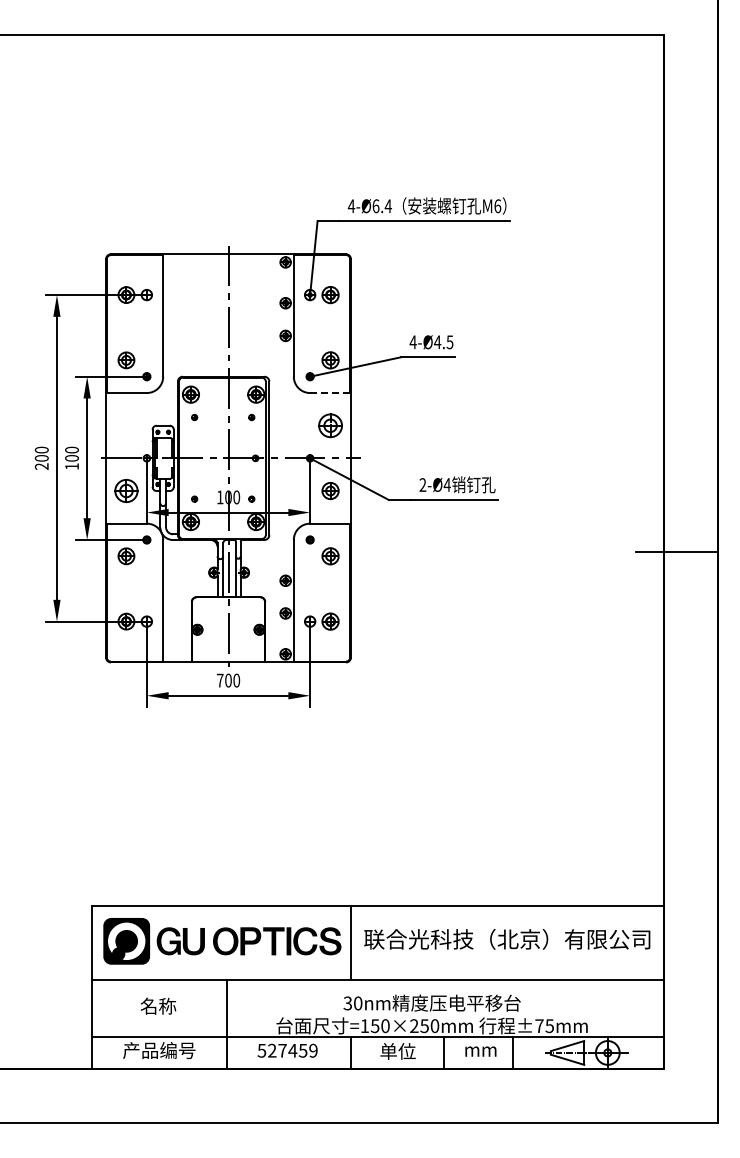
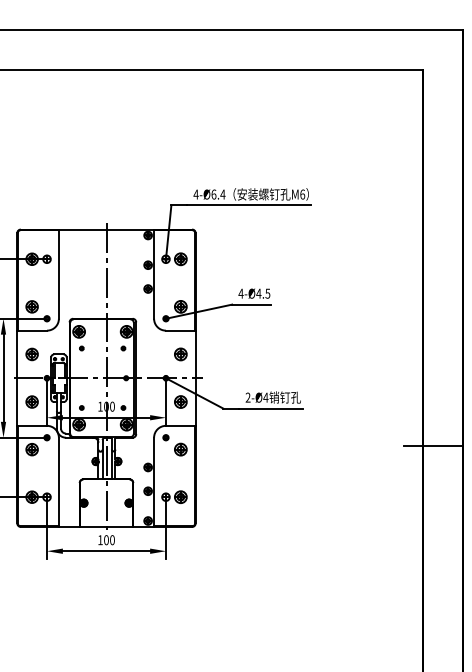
line: (330, 393) -> (180, 331), dashed -> solid
part: (126, 425) -> (32, 354), added
part: (330, 425) -> (180, 354), size x0.71
part: (126, 490) -> (32, 401), size x0.71
text: (219, 680) -> (99, 540), 700 -> 100

